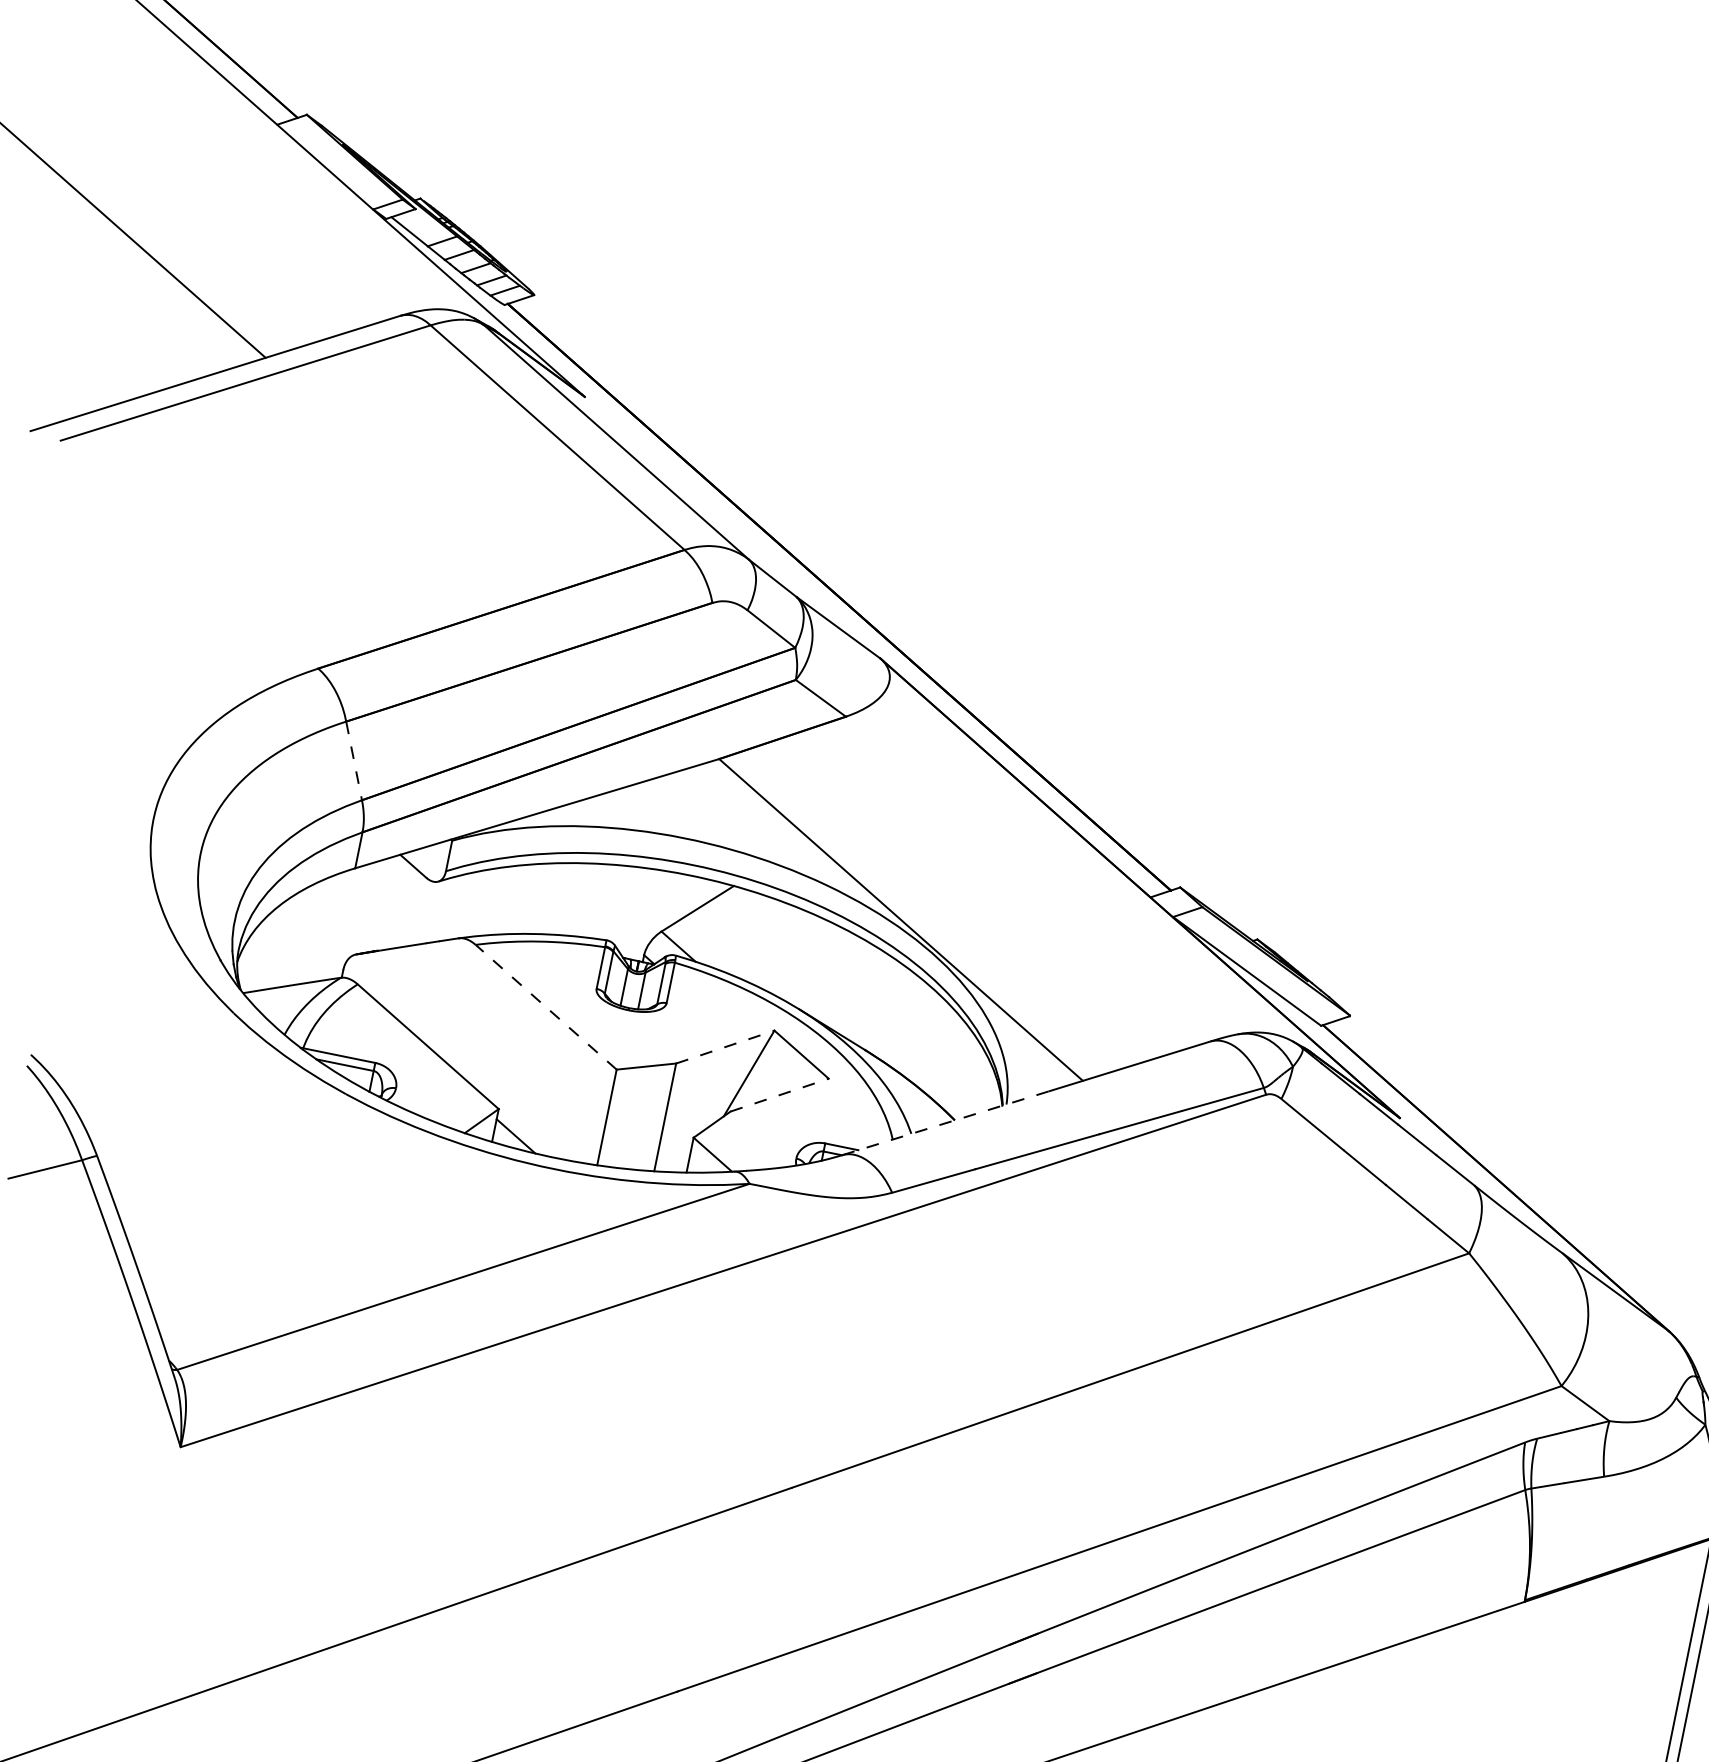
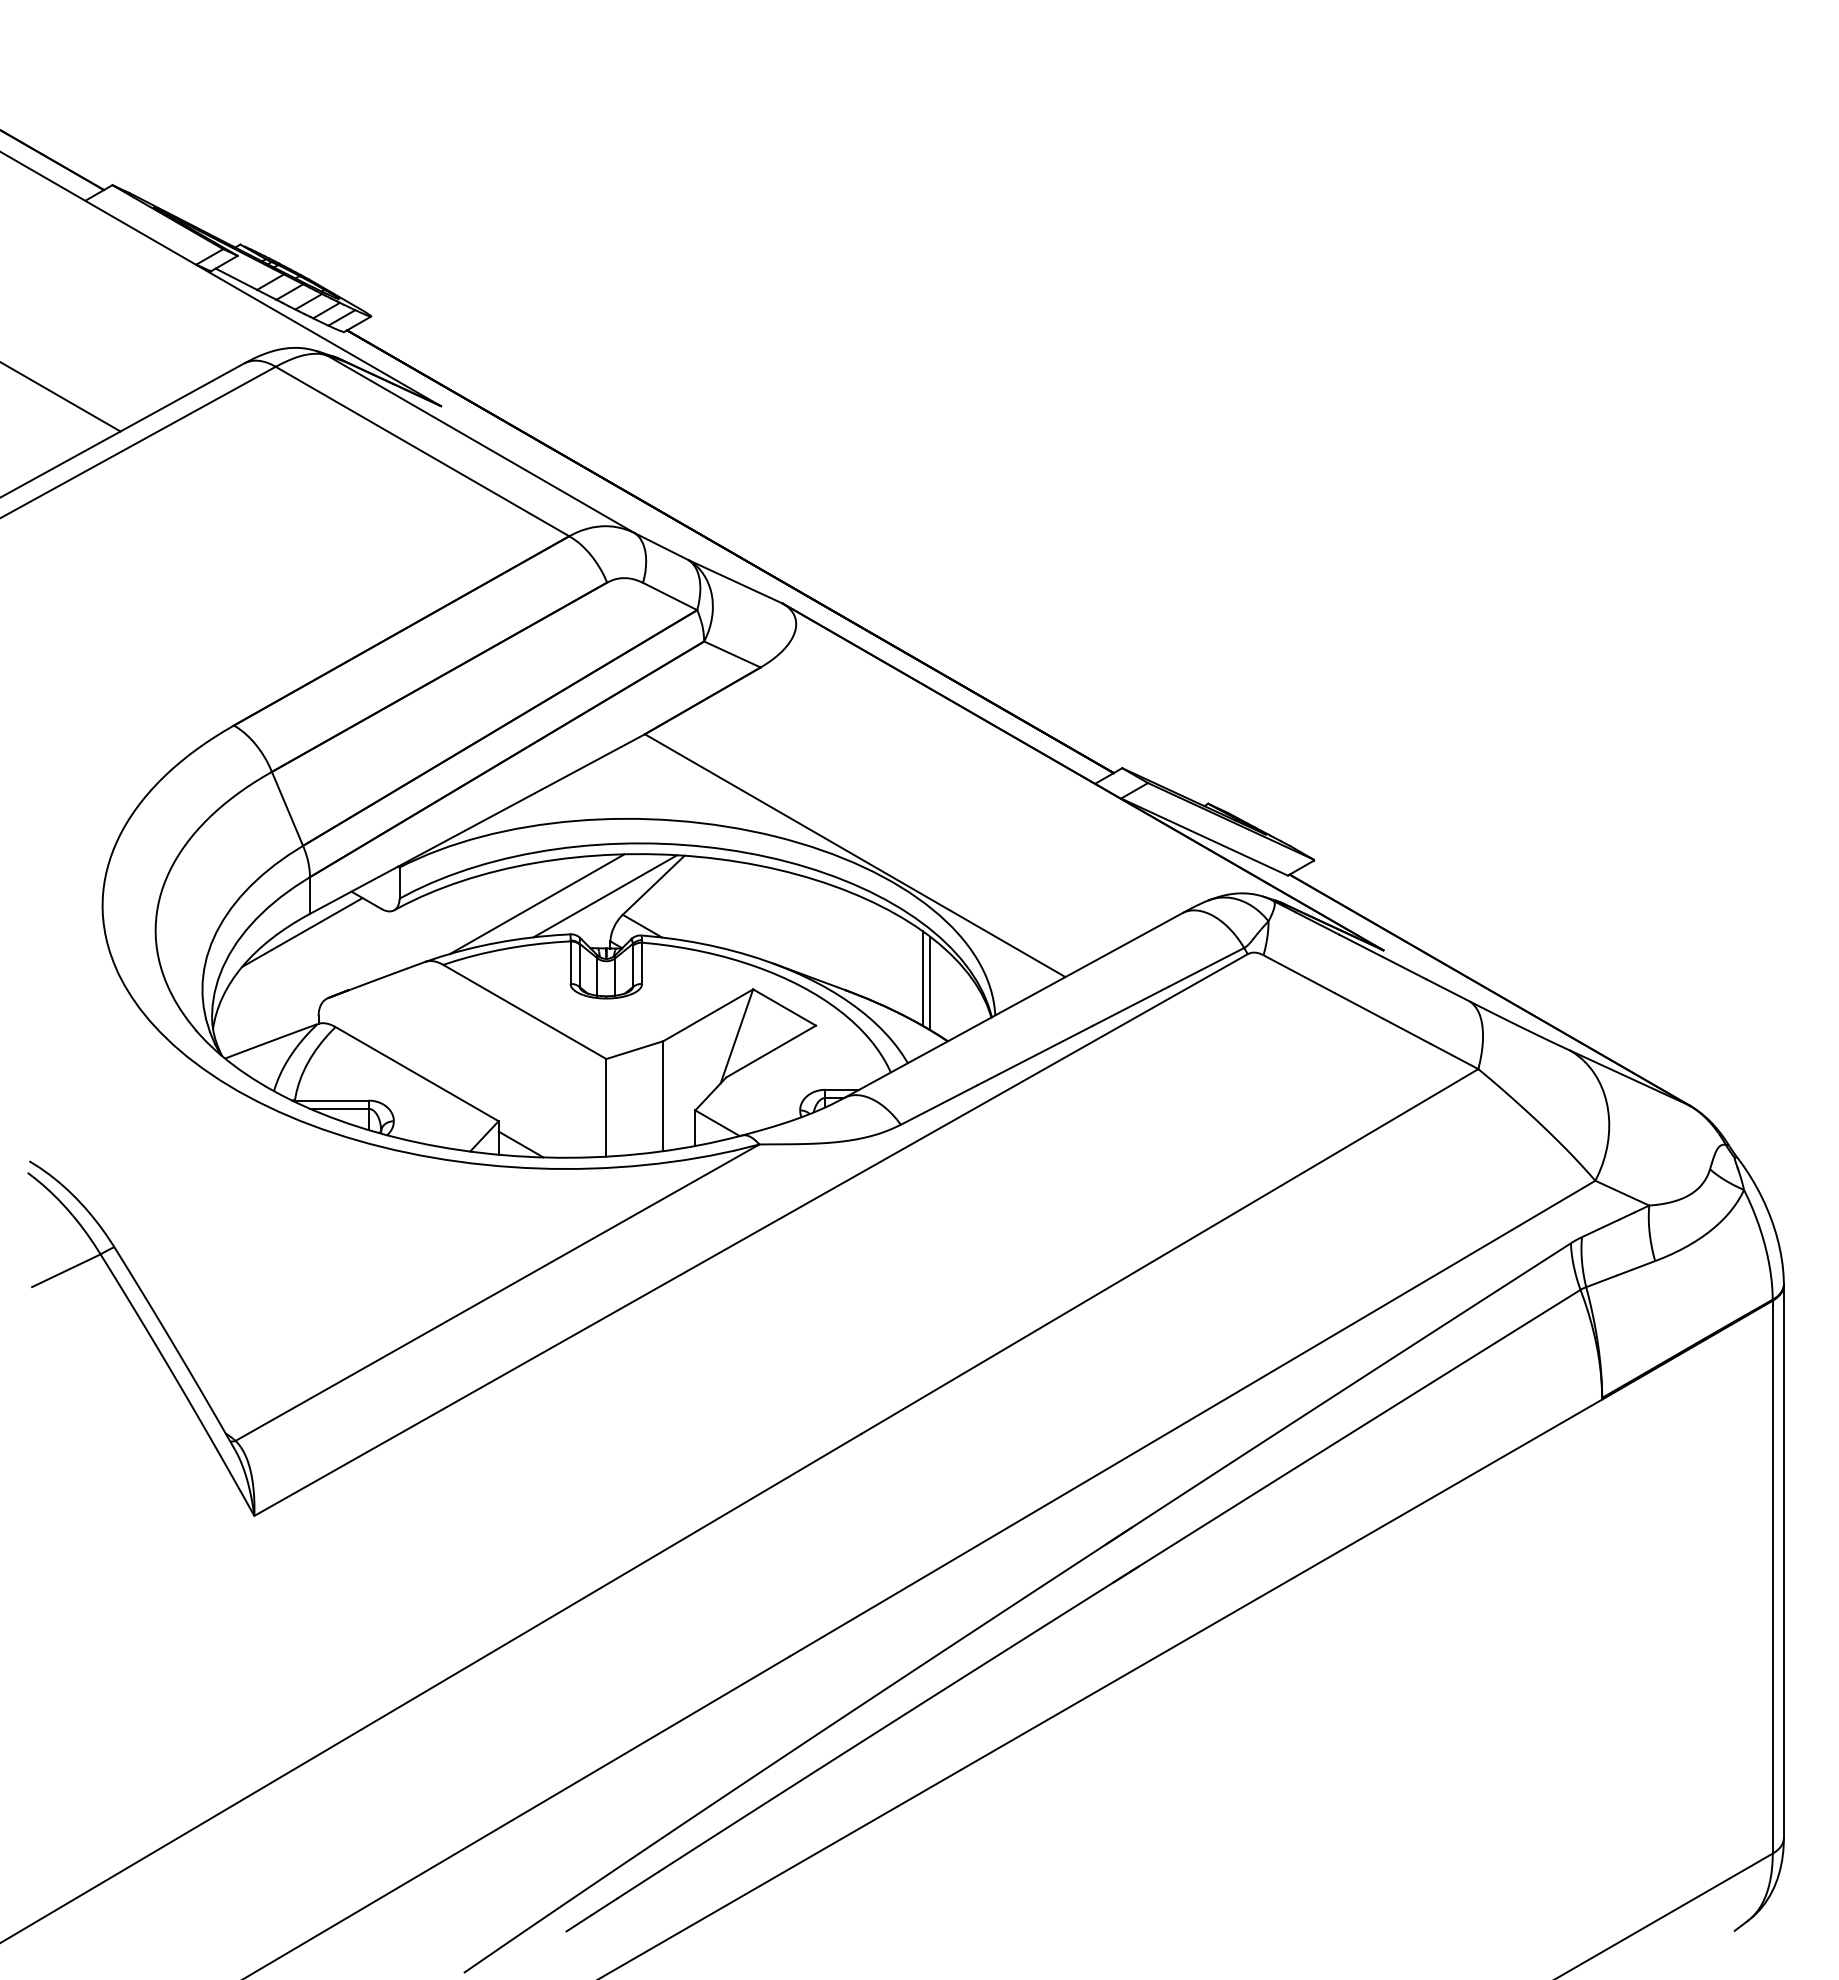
line: (353, 761) -> (287, 809), dashed -> solid
line: (344, 885) -> (302, 932), added
line: (580, 903) -> (537, 903), added
line: (648, 910) -> (605, 896), added
line: (545, 1006) -> (524, 1011), dashed -> solid
line: (725, 1047) -> (708, 1015), dashed -> solid
line: (942, 1053) -> (922, 978), added
line: (949, 1060) -> (930, 983), added
line: (780, 1095) -> (771, 1051), dashed -> solid
line: (945, 1123) -> (939, 1046), dashed -> solid

